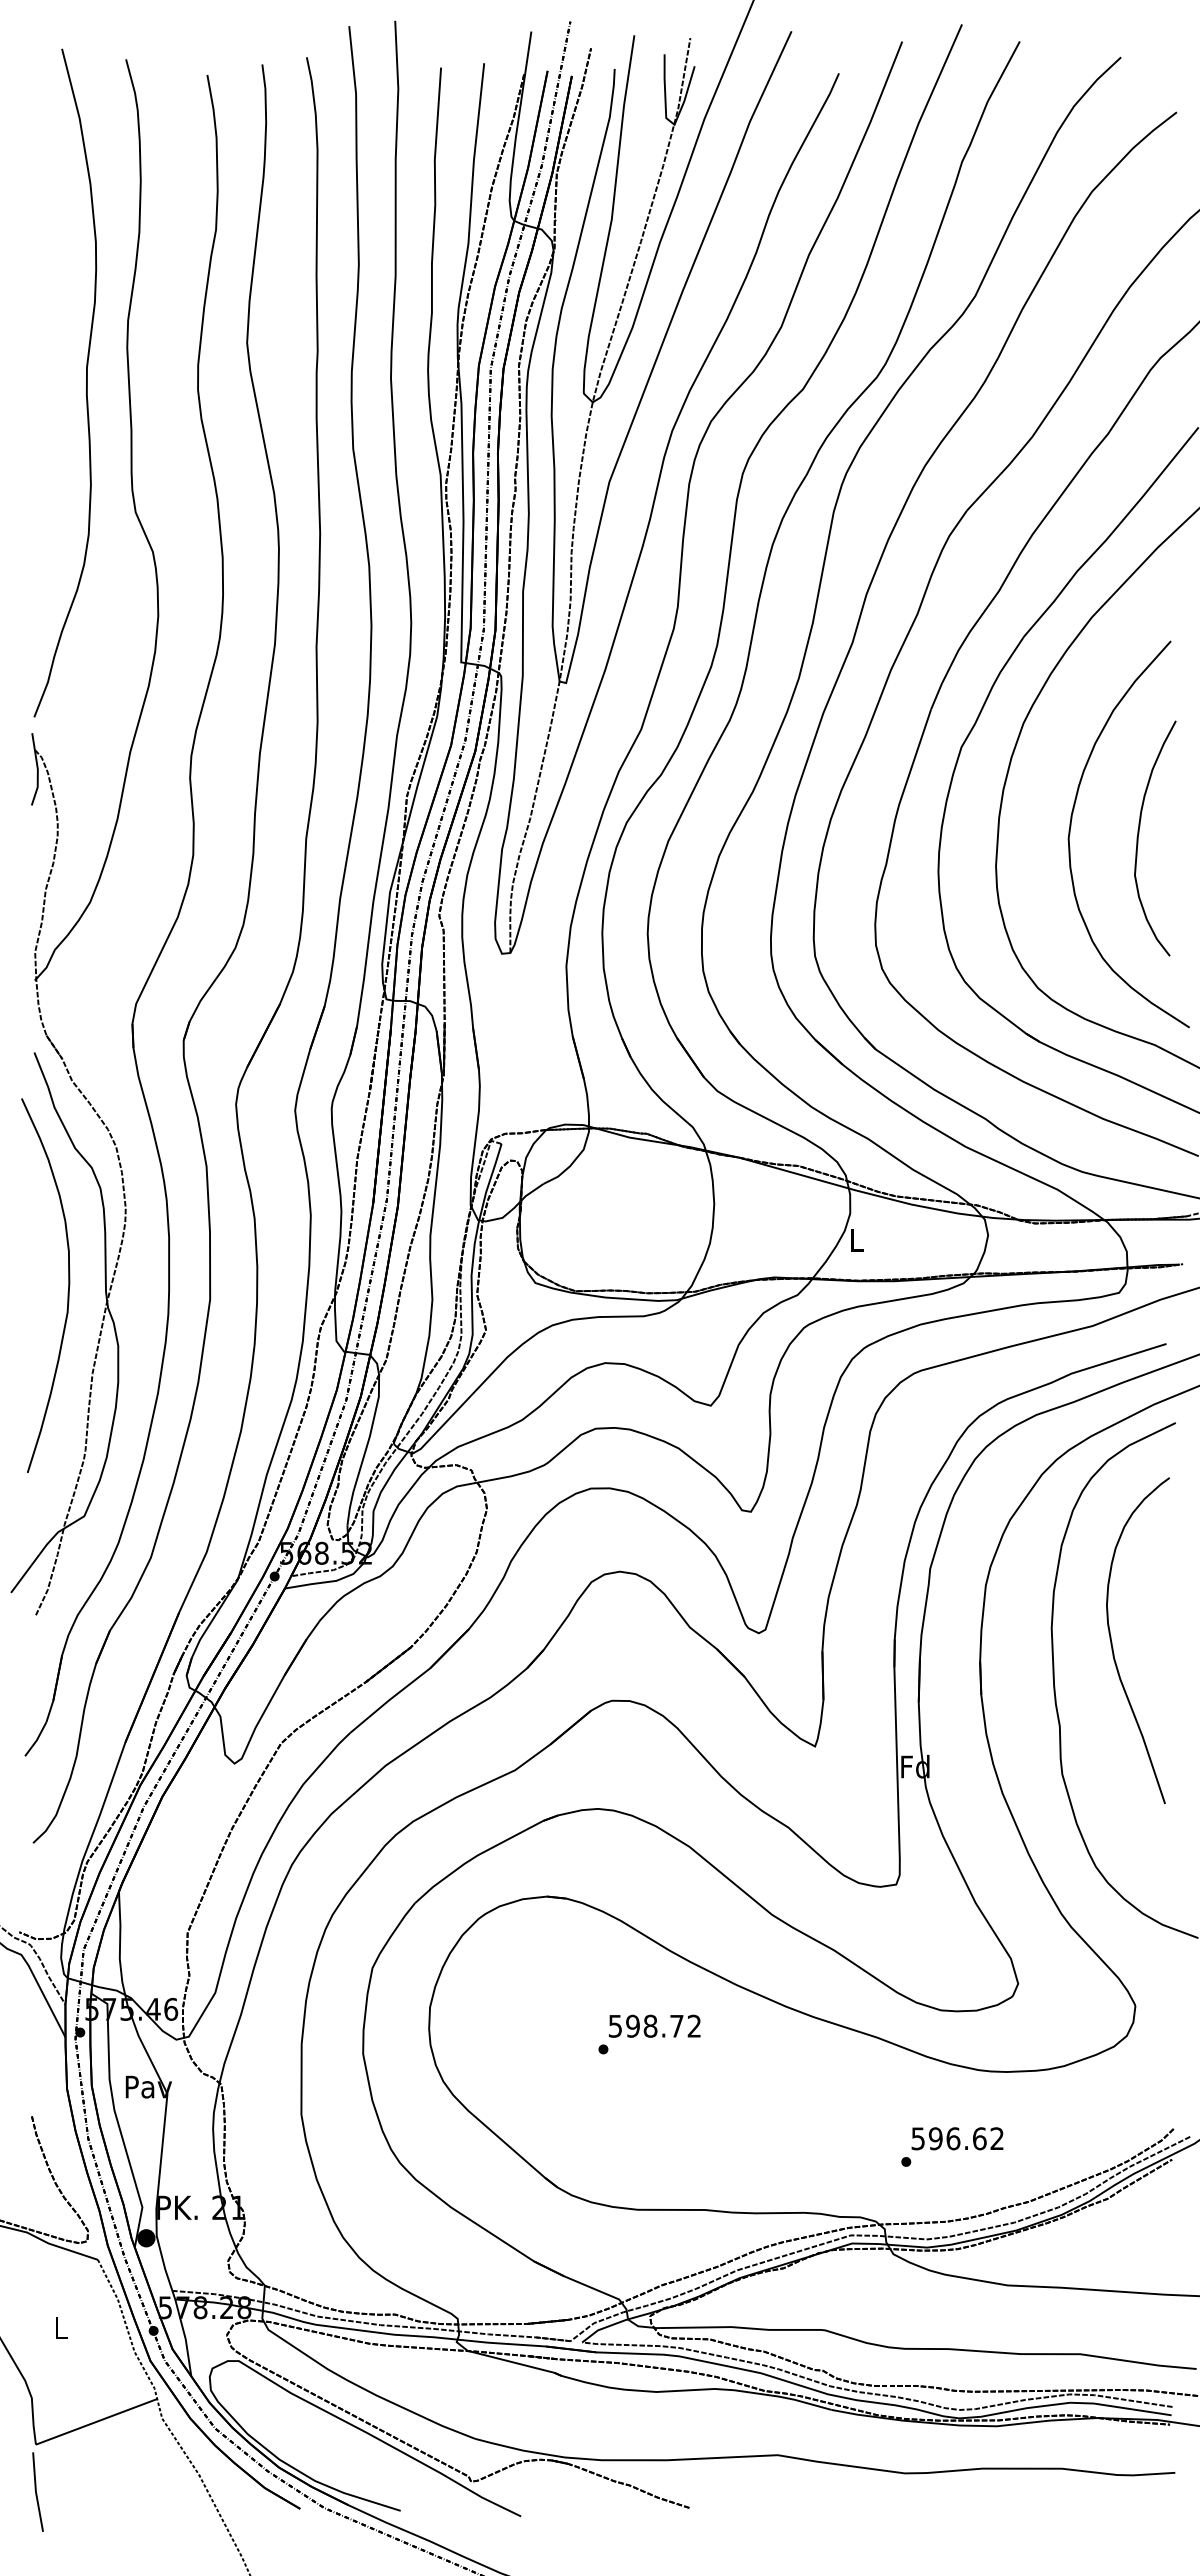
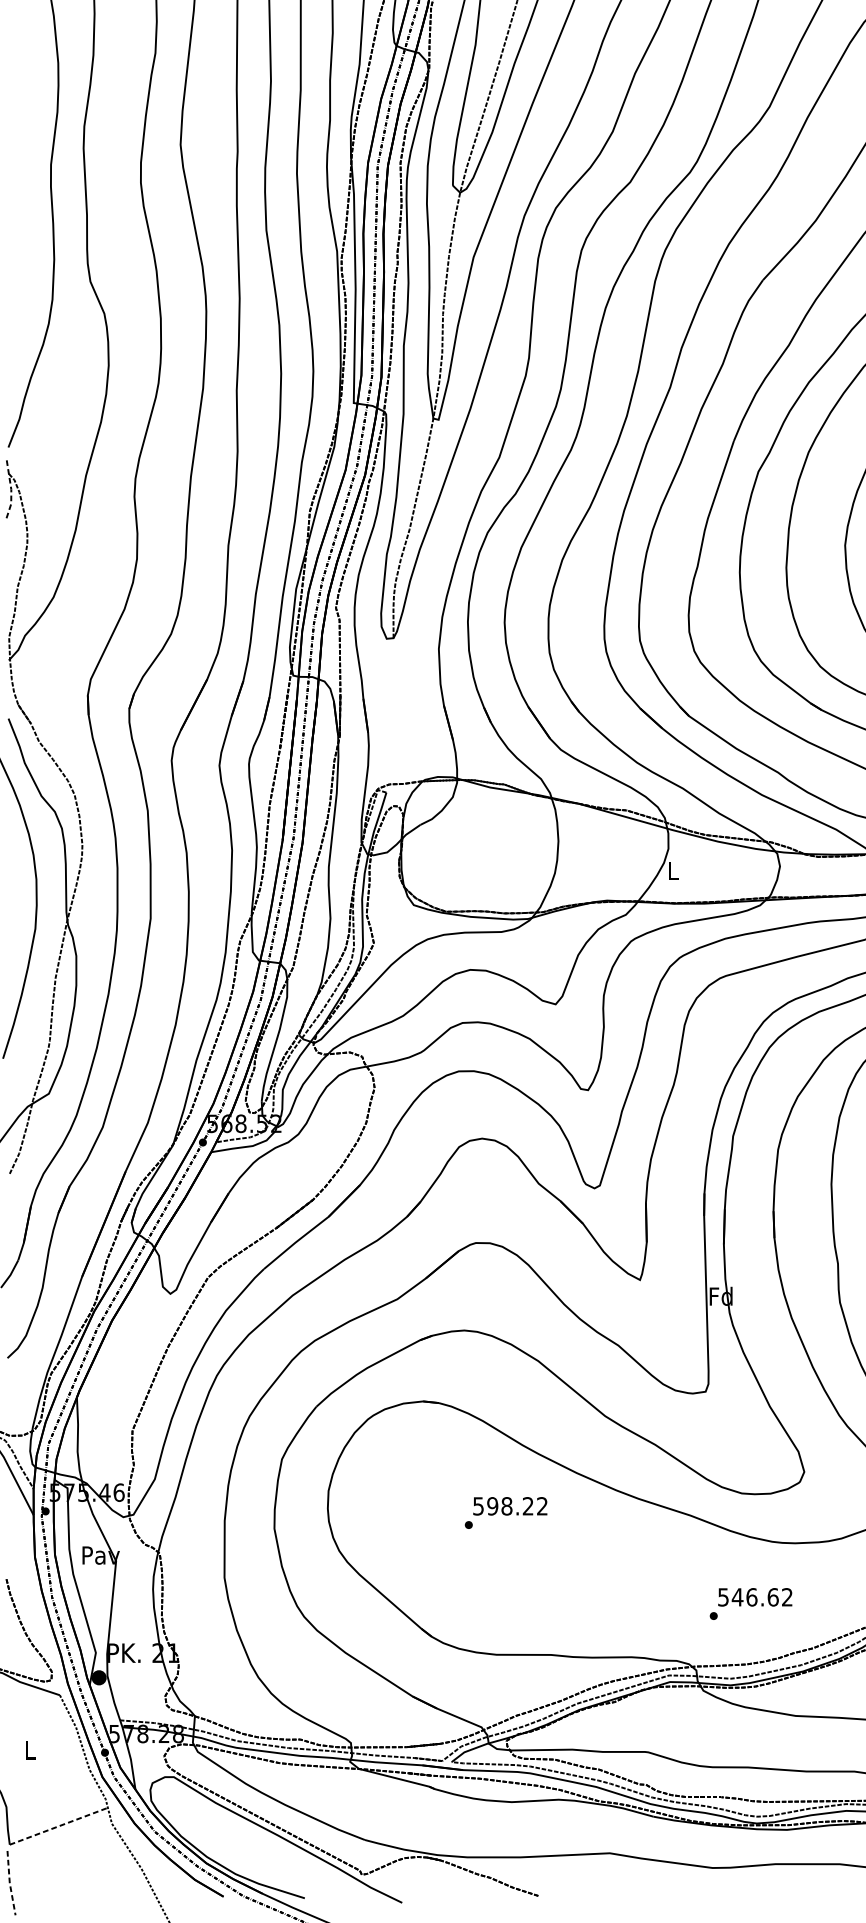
line: (37, 770) -> (11, 490), solid -> dashed
text: (676, 2025) -> (527, 1505), 598.72 -> 598.22
text: (935, 2138) -> (737, 1597), 596.62 -> 546.62
line: (96, 2421) -> (58, 1826), solid -> dashed
line: (35, 2491) -> (9, 1882), solid -> dashed

